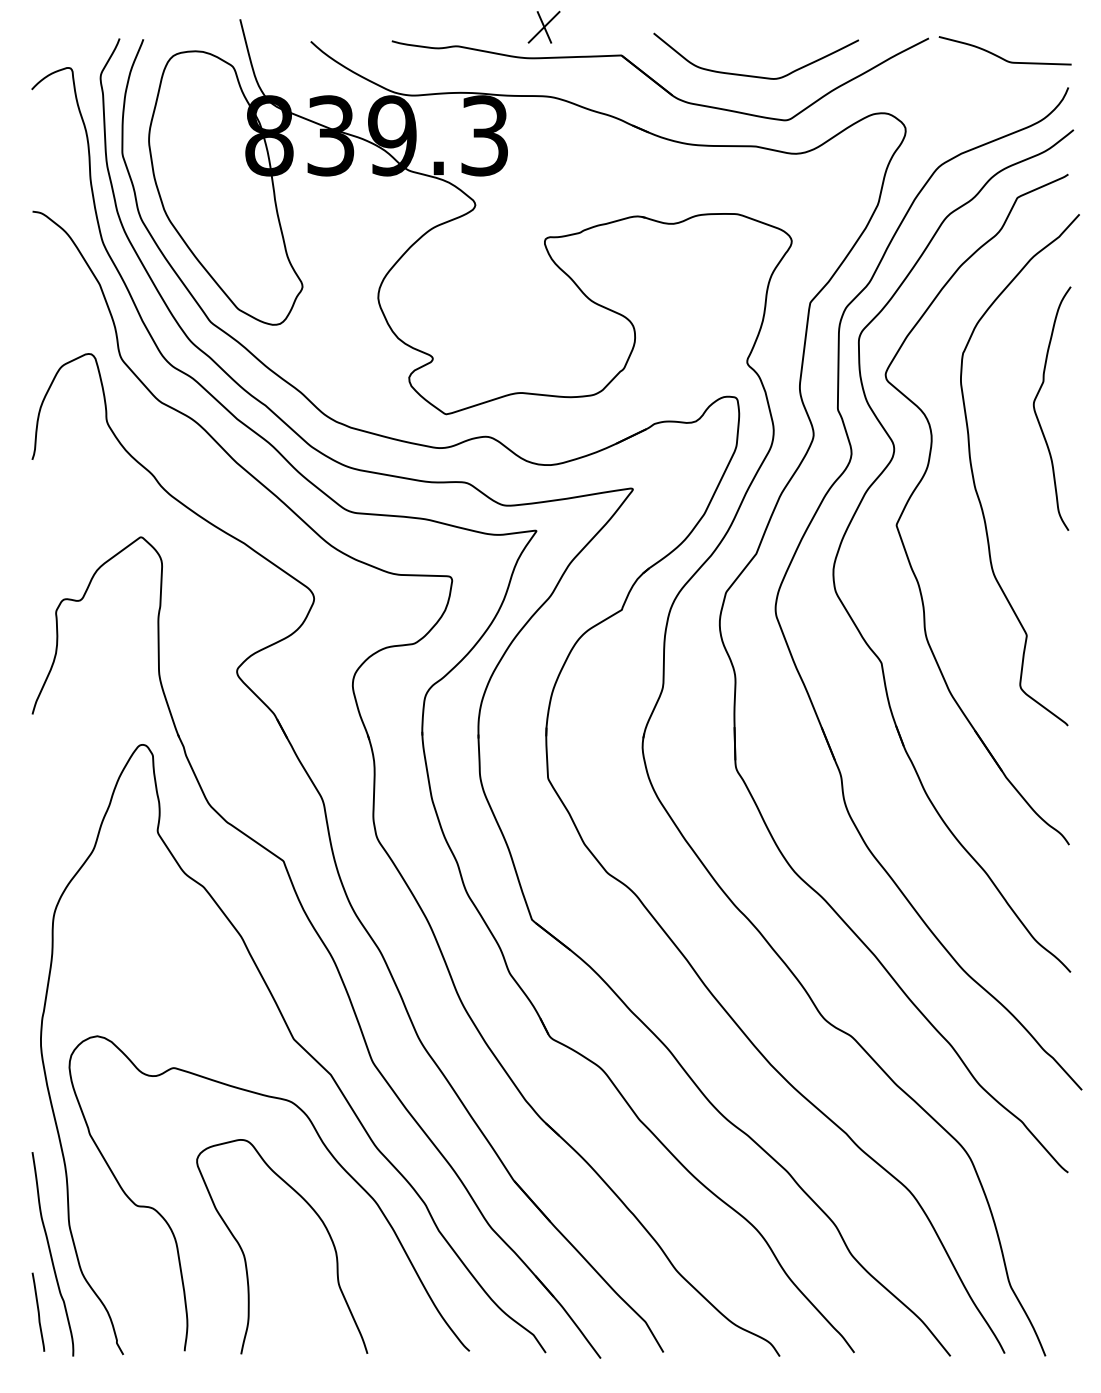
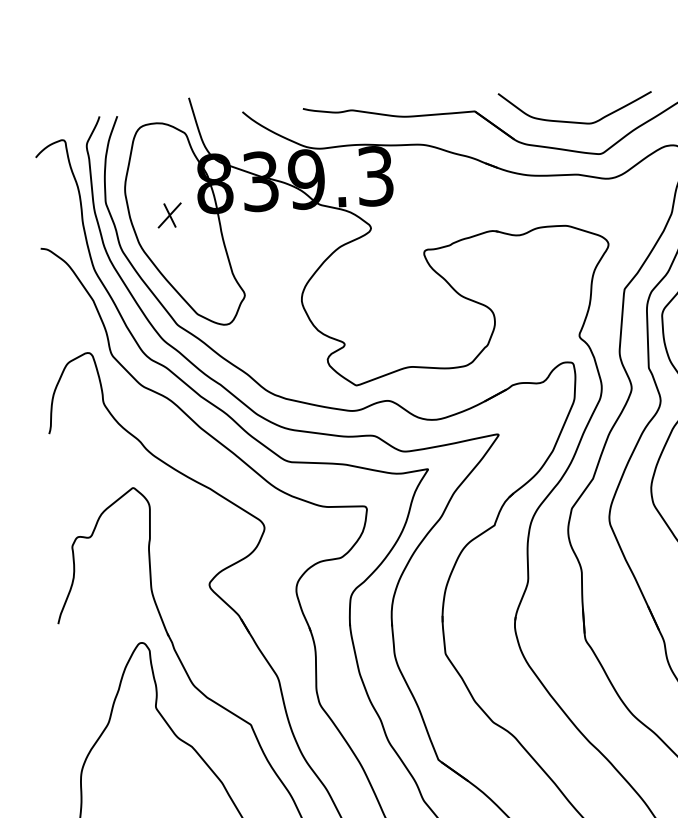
part: (543, 26) -> (169, 214), moved

